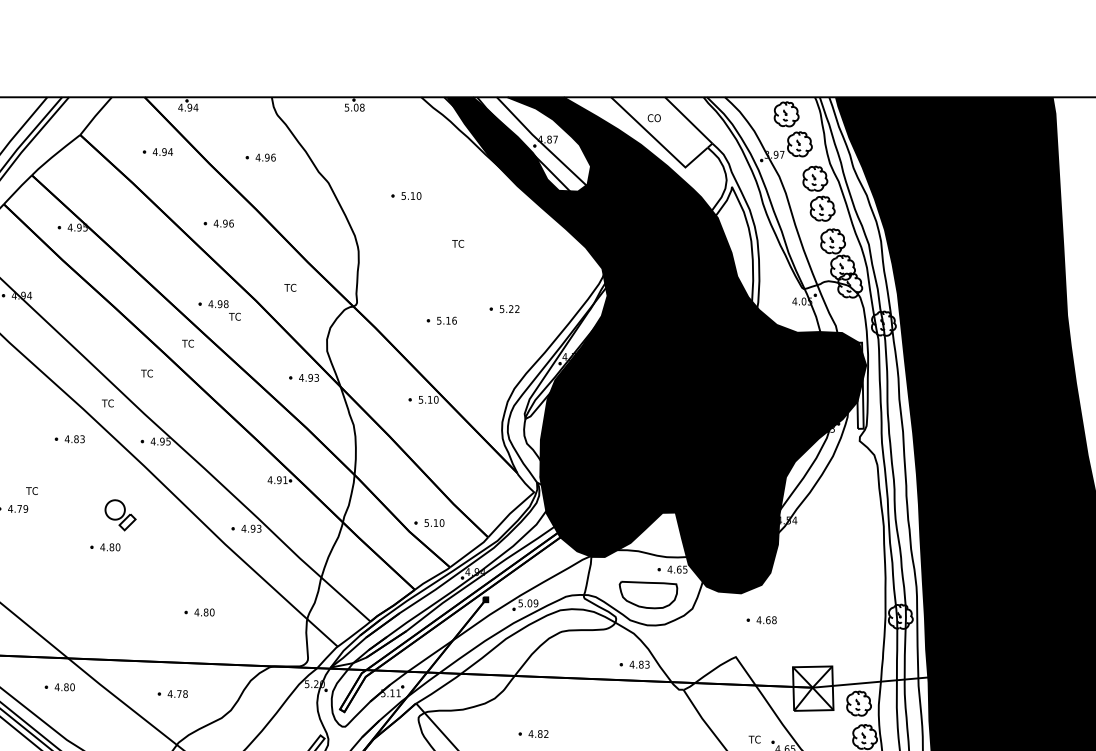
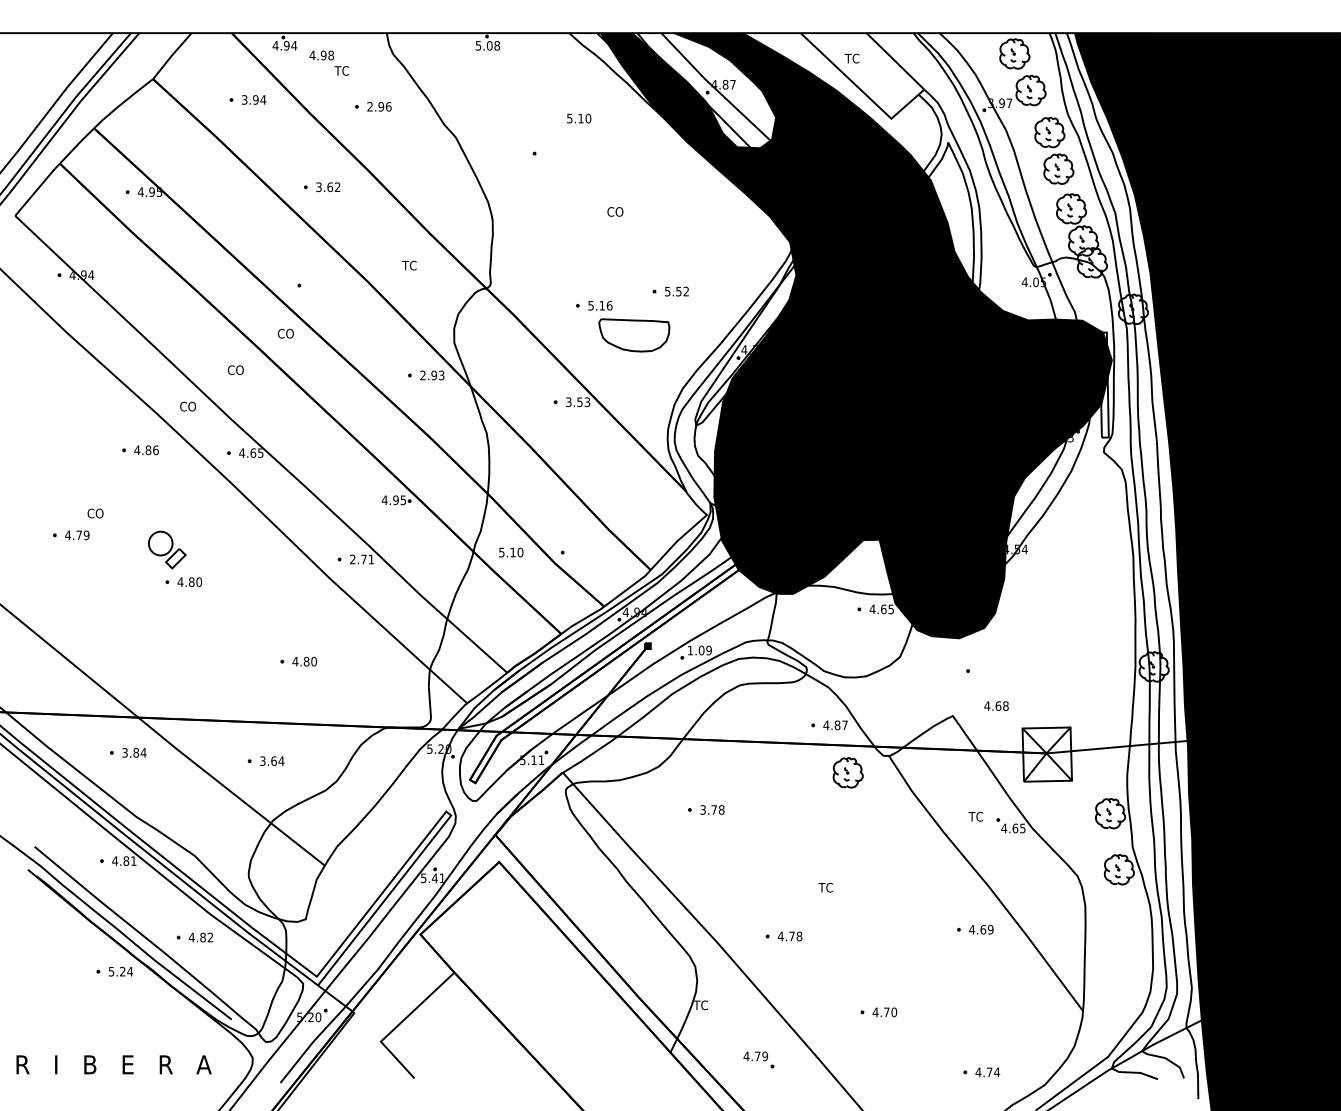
text: (653, 118) -> (852, 58), CO -> TC
text: (155, 151) -> (244, 99), 4.94 -> 3.94
text: (258, 157) -> (370, 106), 4.96 -> 2.96
text: (411, 195) -> (579, 118), moved
text: (224, 223) -> (328, 187), 4.96 -> 3.62
text: (458, 243) -> (614, 211), TC -> CO
text: (224, 309) -> (329, 62), moved
text: (510, 309) -> (678, 291), 5.22 -> 5.52
text: (188, 343) -> (285, 333), TC -> CO
text: (147, 373) -> (235, 370), TC -> CO
text: (301, 377) -> (423, 375), 4.93 -> 2.93
text: (428, 400) -> (578, 402), 5.10 -> 3.53
text: (108, 403) -> (187, 406), TC -> CO
text: (82, 439) -> (155, 450), 4.83 -> 4.86
text: (162, 441) -> (253, 452), 4.95 -> 4.65
text: (285, 480) -> (403, 500), 4.91 -> 4.95
text: (32, 491) -> (94, 513), TC -> CO
part: (120, 514) -> (167, 549), moved
text: (434, 523) -> (511, 552), moved
text: (251, 528) -> (361, 559), 4.93 -> 2.71
part: (648, 595) -> (634, 335), moved
text: (520, 603) -> (690, 650), 5.09 -> 1.09
text: (766, 619) -> (996, 705), moved
text: (647, 664) -> (844, 725), 4.83 -> 4.87
text: (65, 686) -> (134, 752), 4.80 -> 3.84
text: (177, 693) -> (271, 760), 4.78 -> 3.64
part: (858, 703) -> (847, 772), moved
text: (538, 733) -> (712, 809), 4.82 -> 3.78

